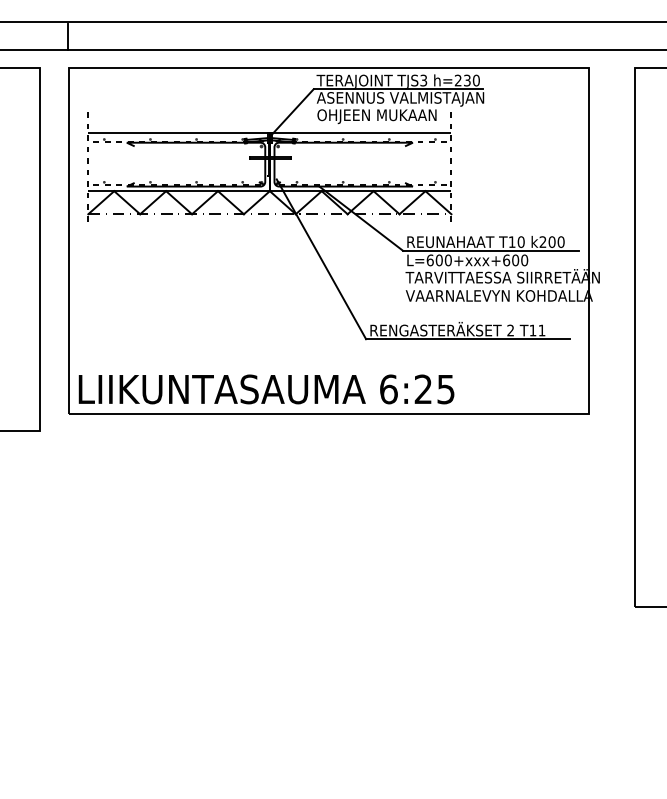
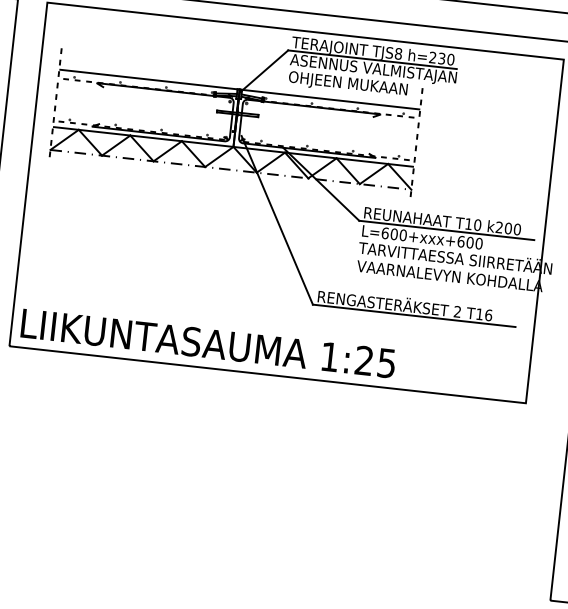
text: (423, 80) -> (398, 53), TJS3 -> TJS8
text: (541, 330) -> (488, 315), T11 -> T16
text: (388, 389) -> (329, 357), 6:25 -> 1:25

